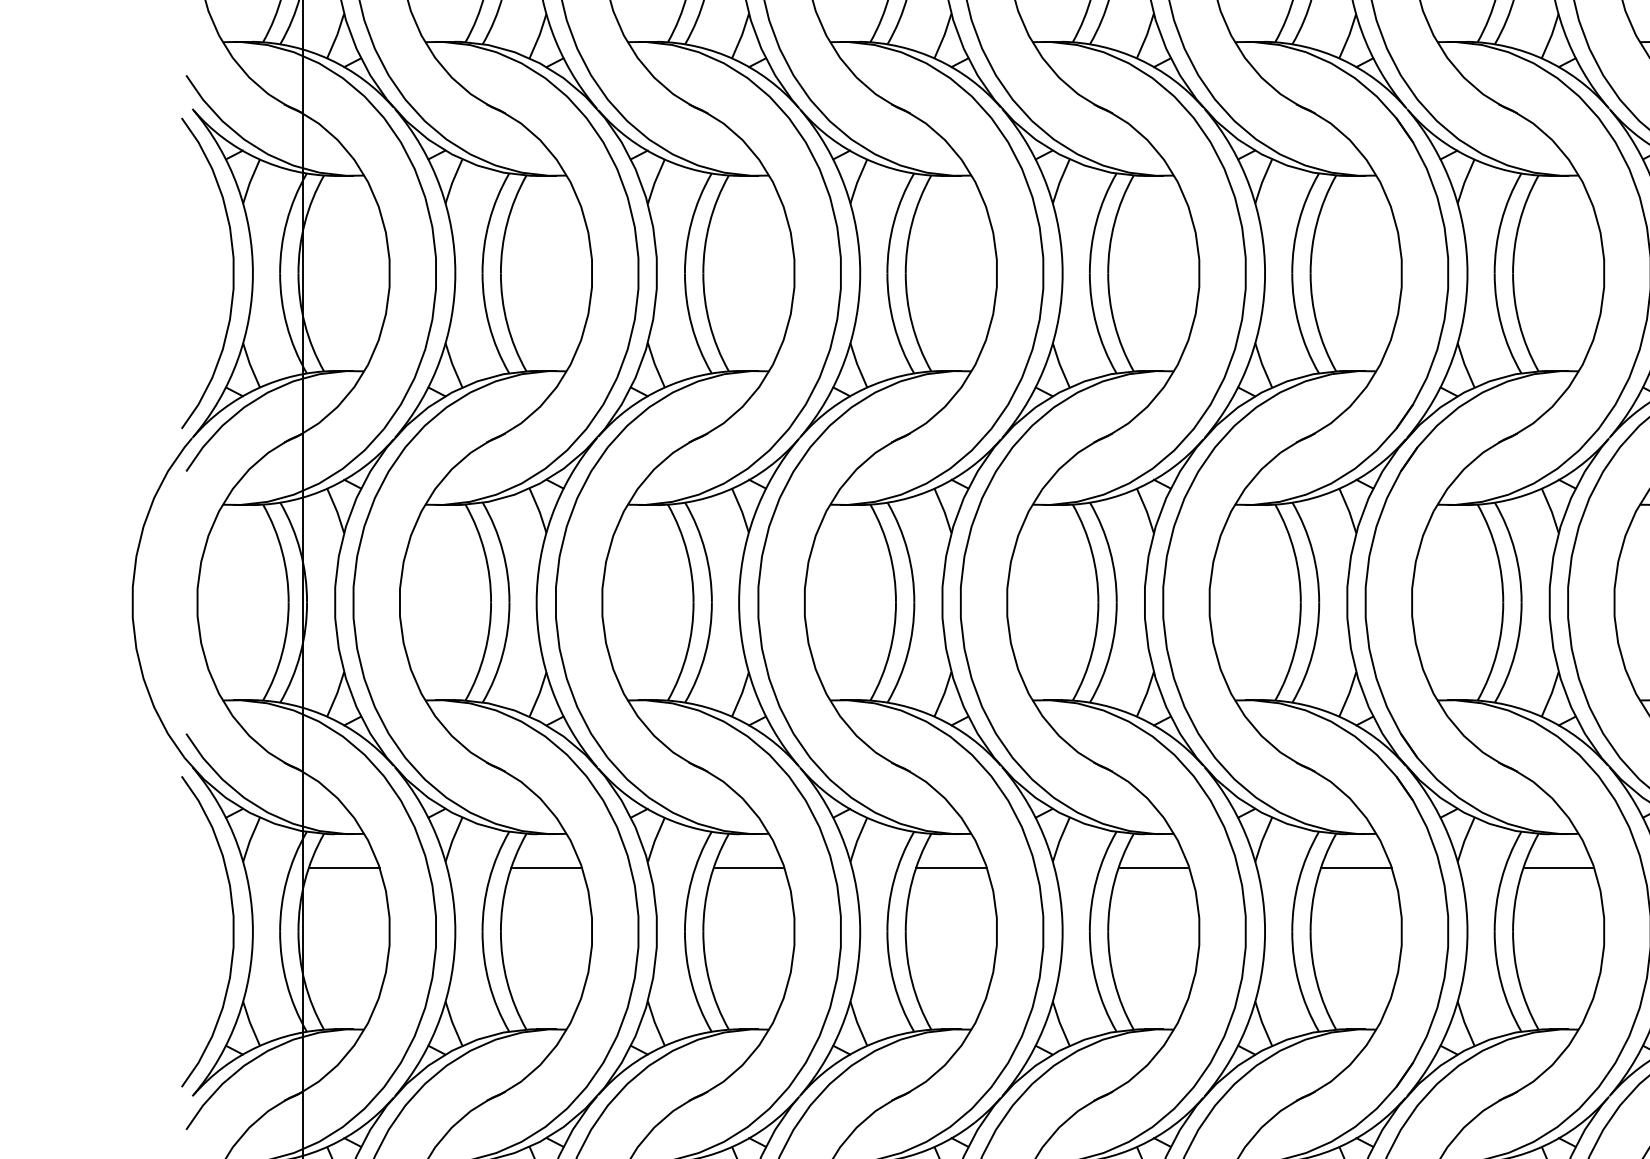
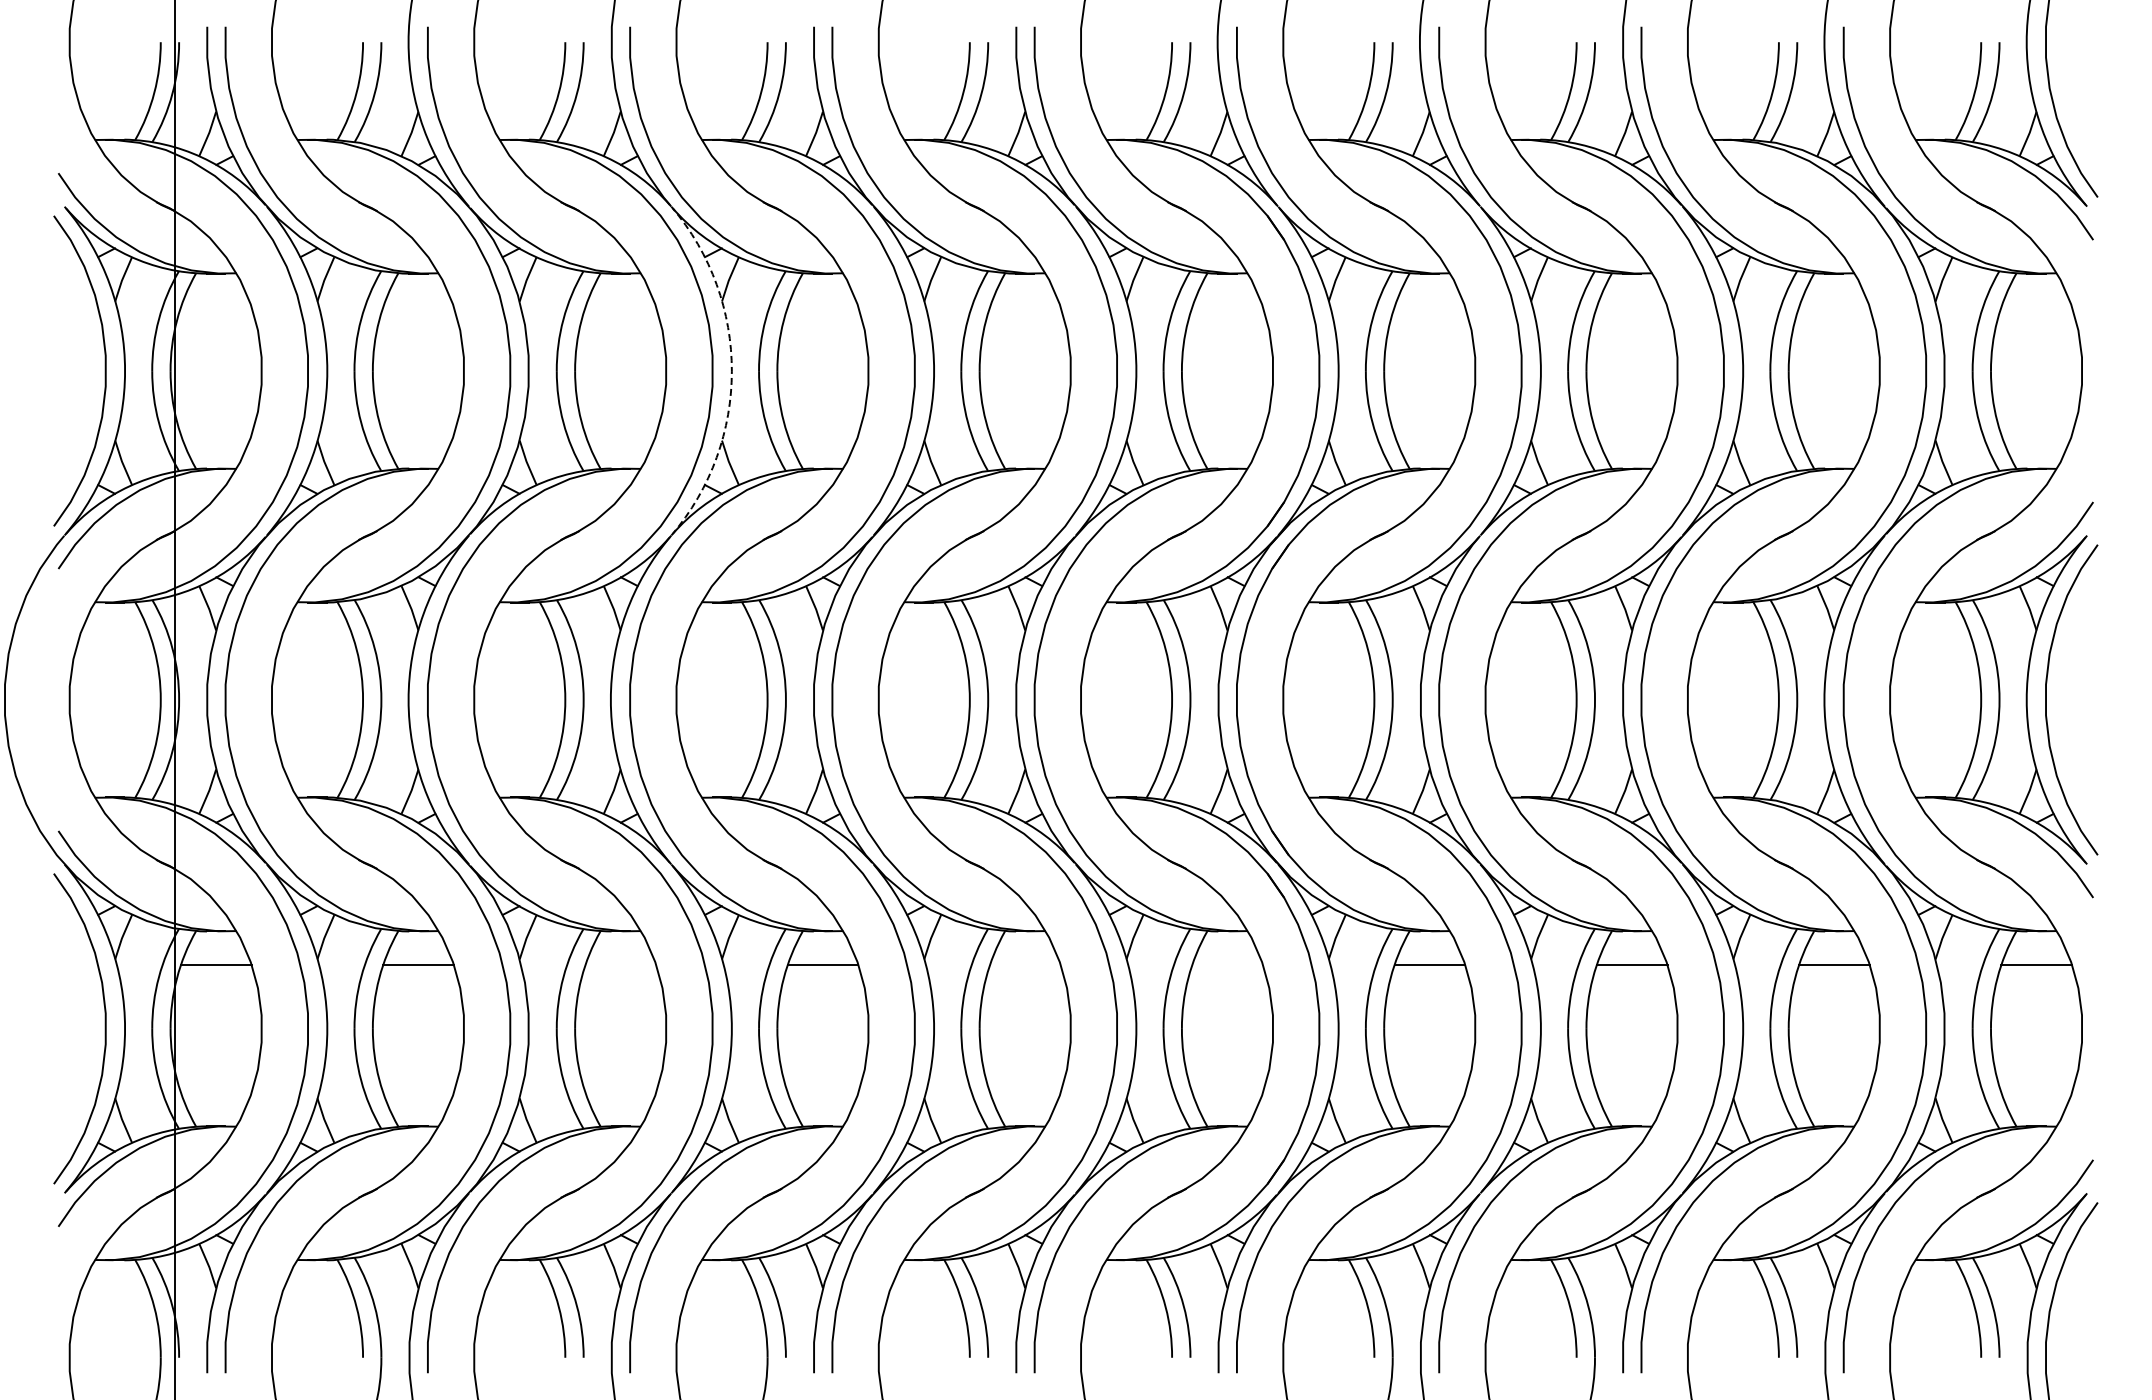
arc: (859, 273) -> (731, 371), solid -> dashed
line: (748, 867) -> (620, 964), removed
line: (1154, 867) -> (1025, 964), removed
line: (1356, 867) -> (1227, 964), removed

